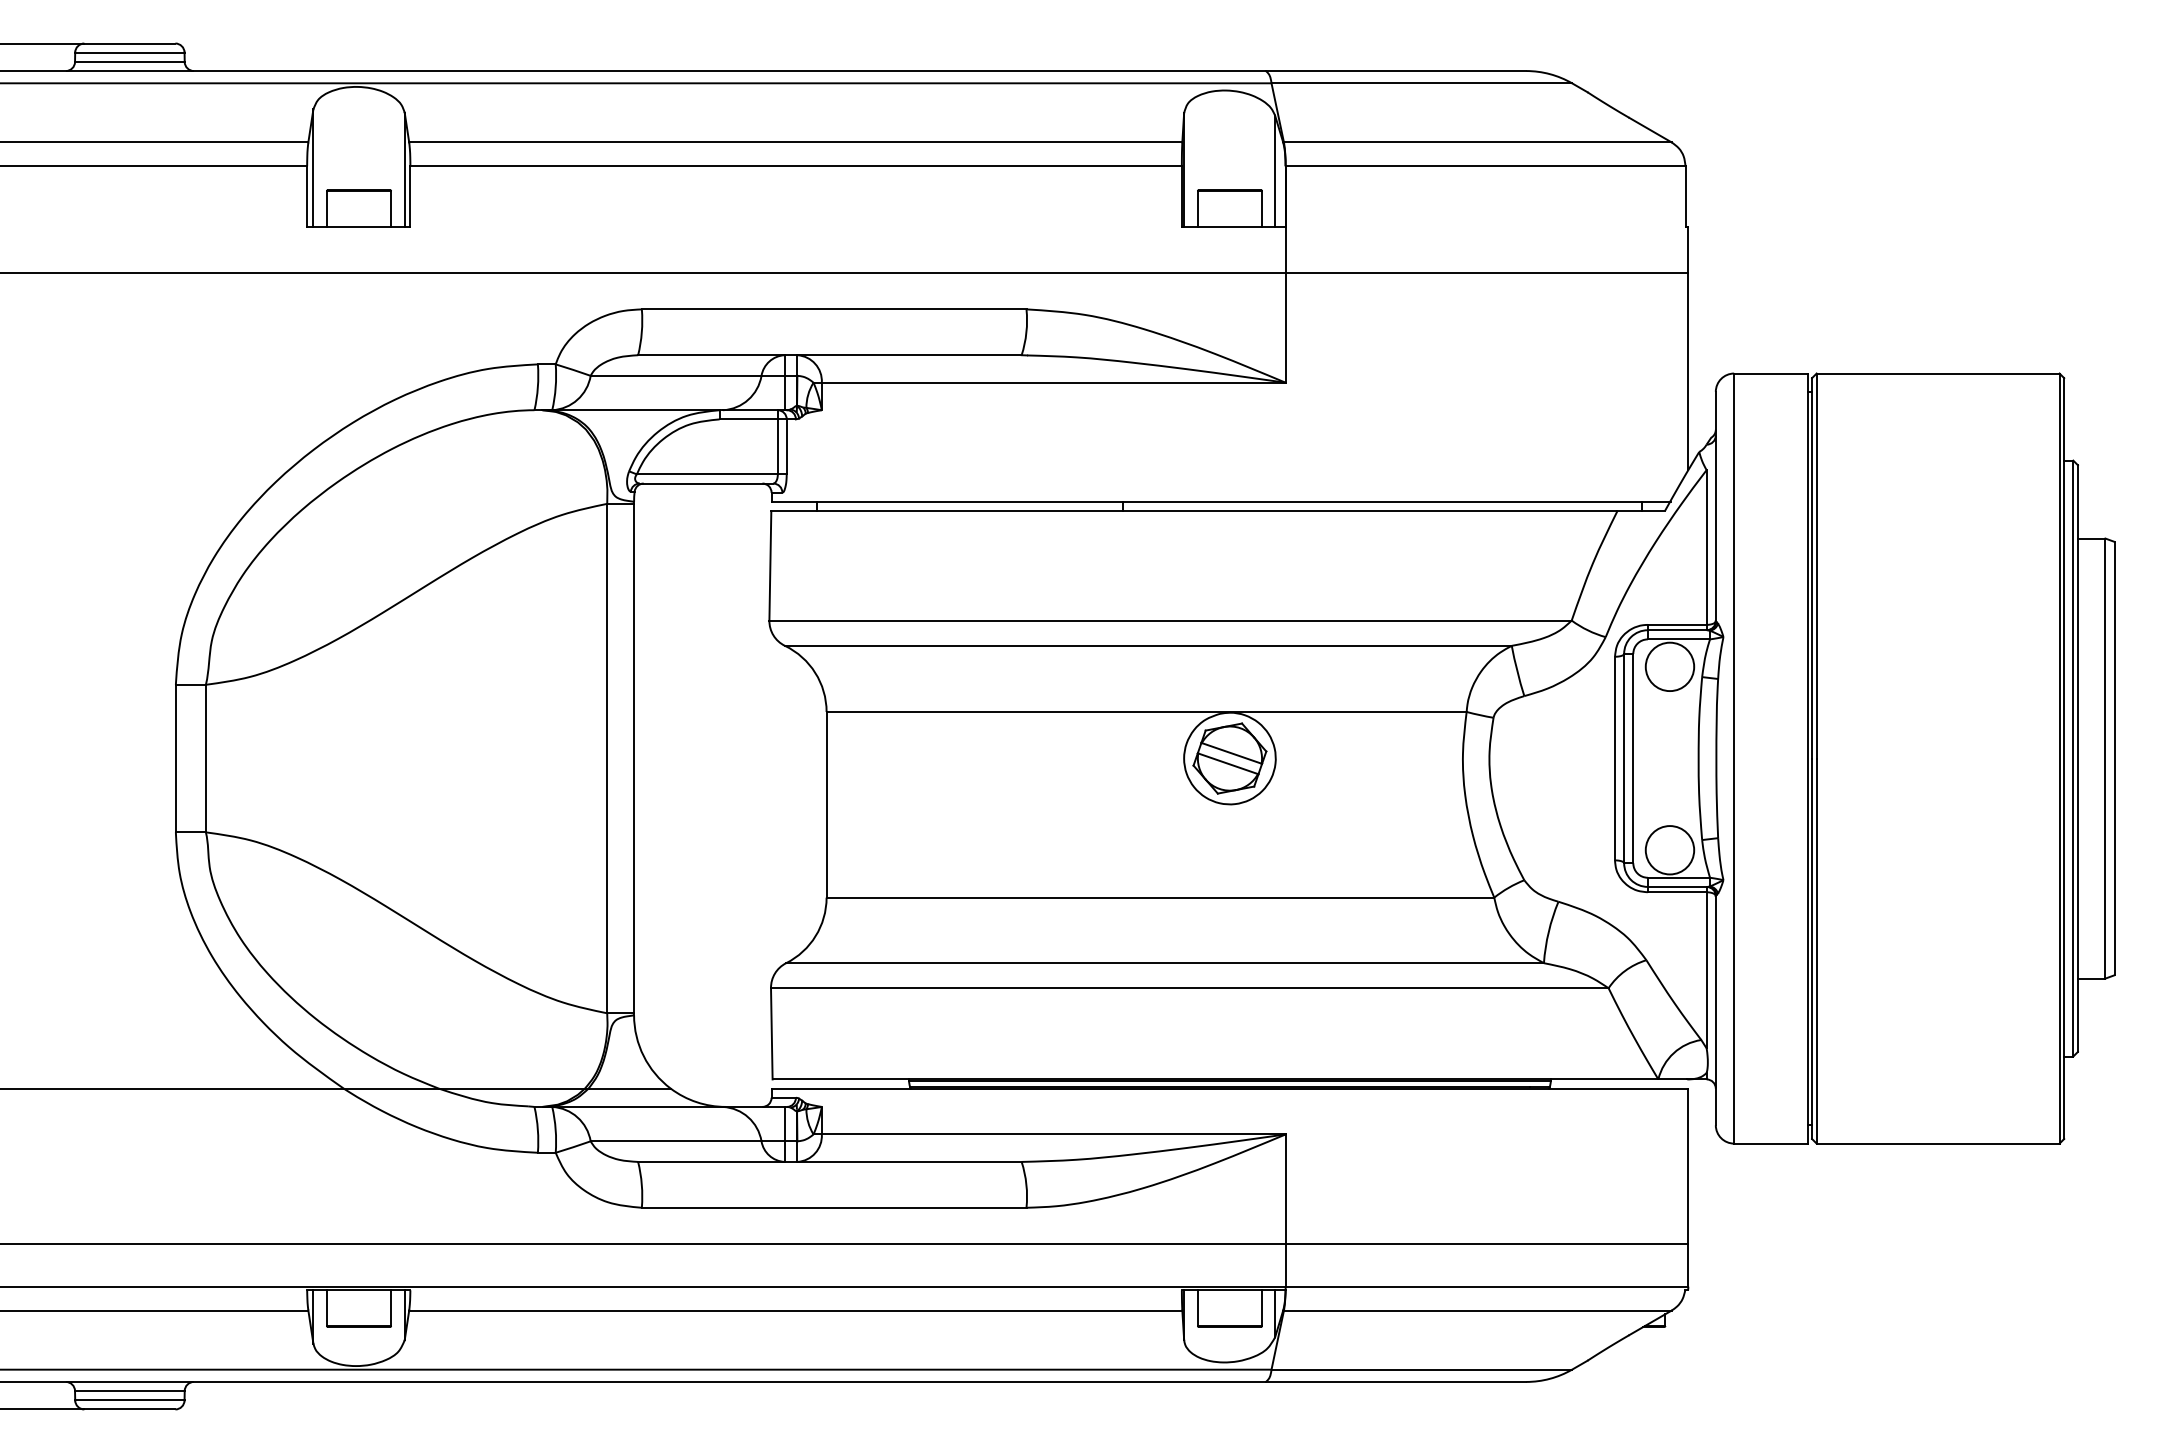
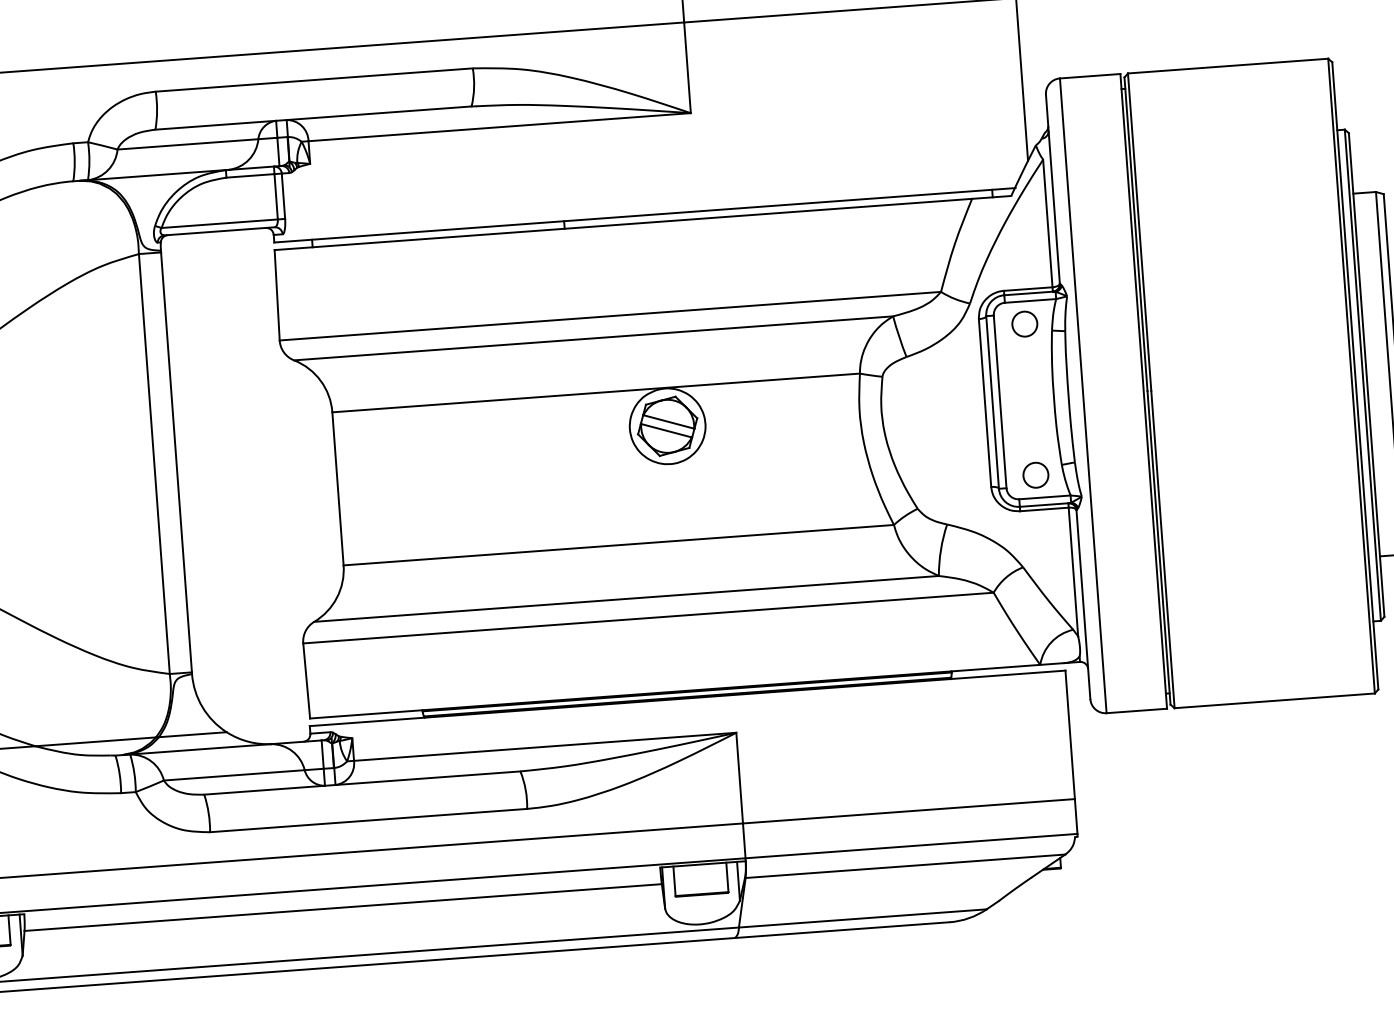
circle: (1669, 666) -> (1024, 323), size x0.62
circle: (1669, 850) -> (1035, 475), size x0.62

